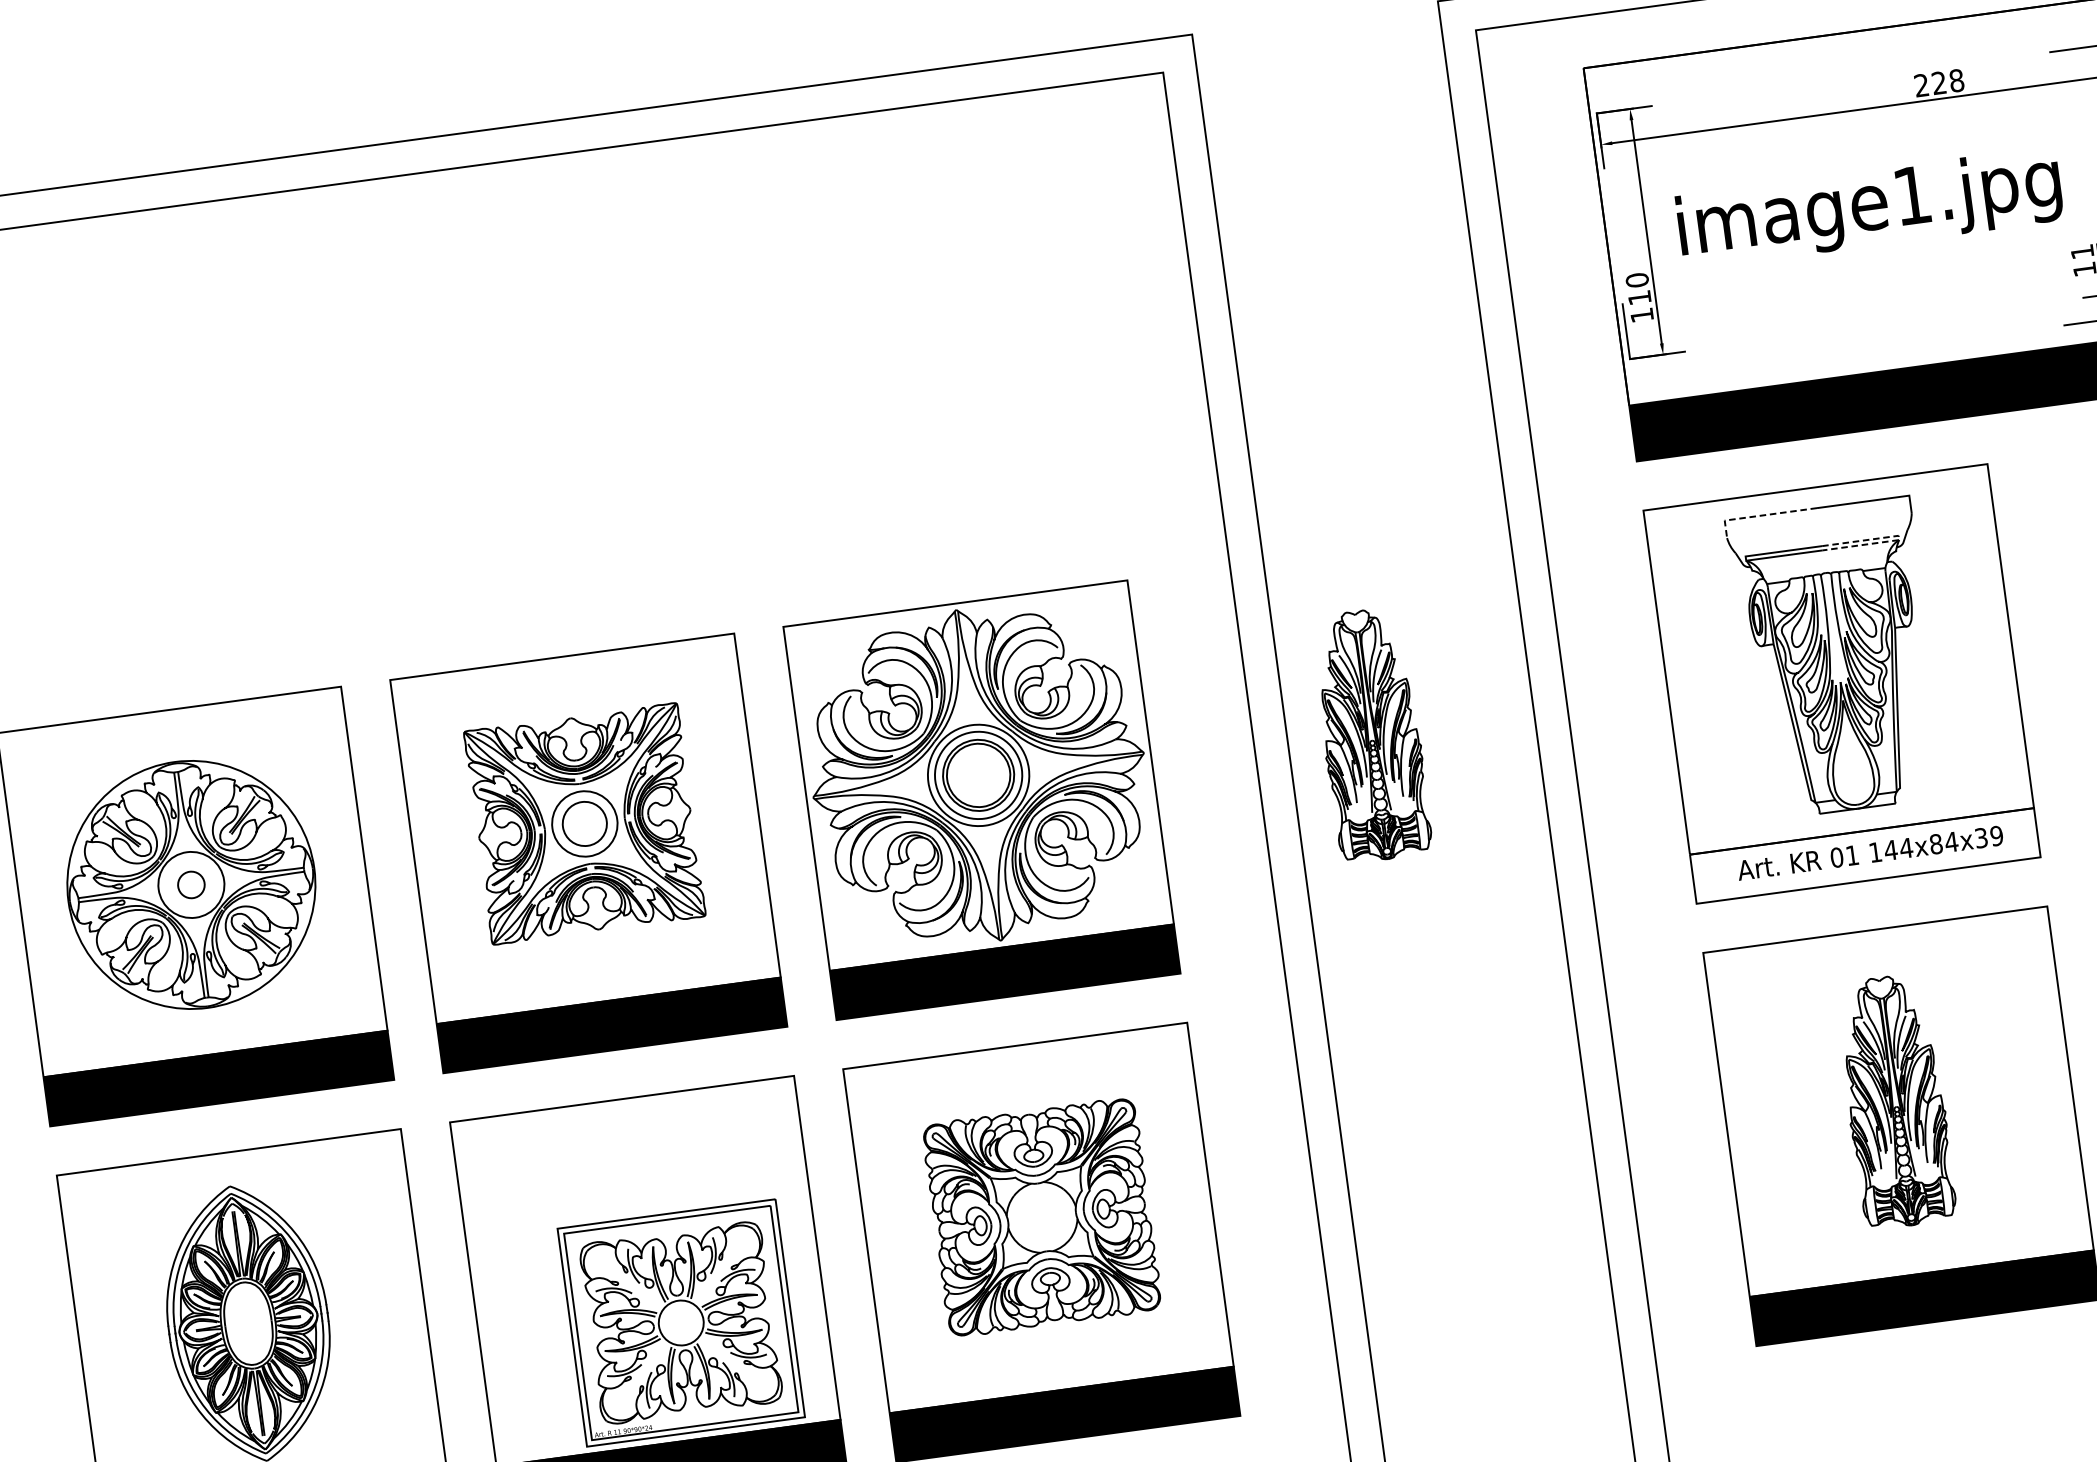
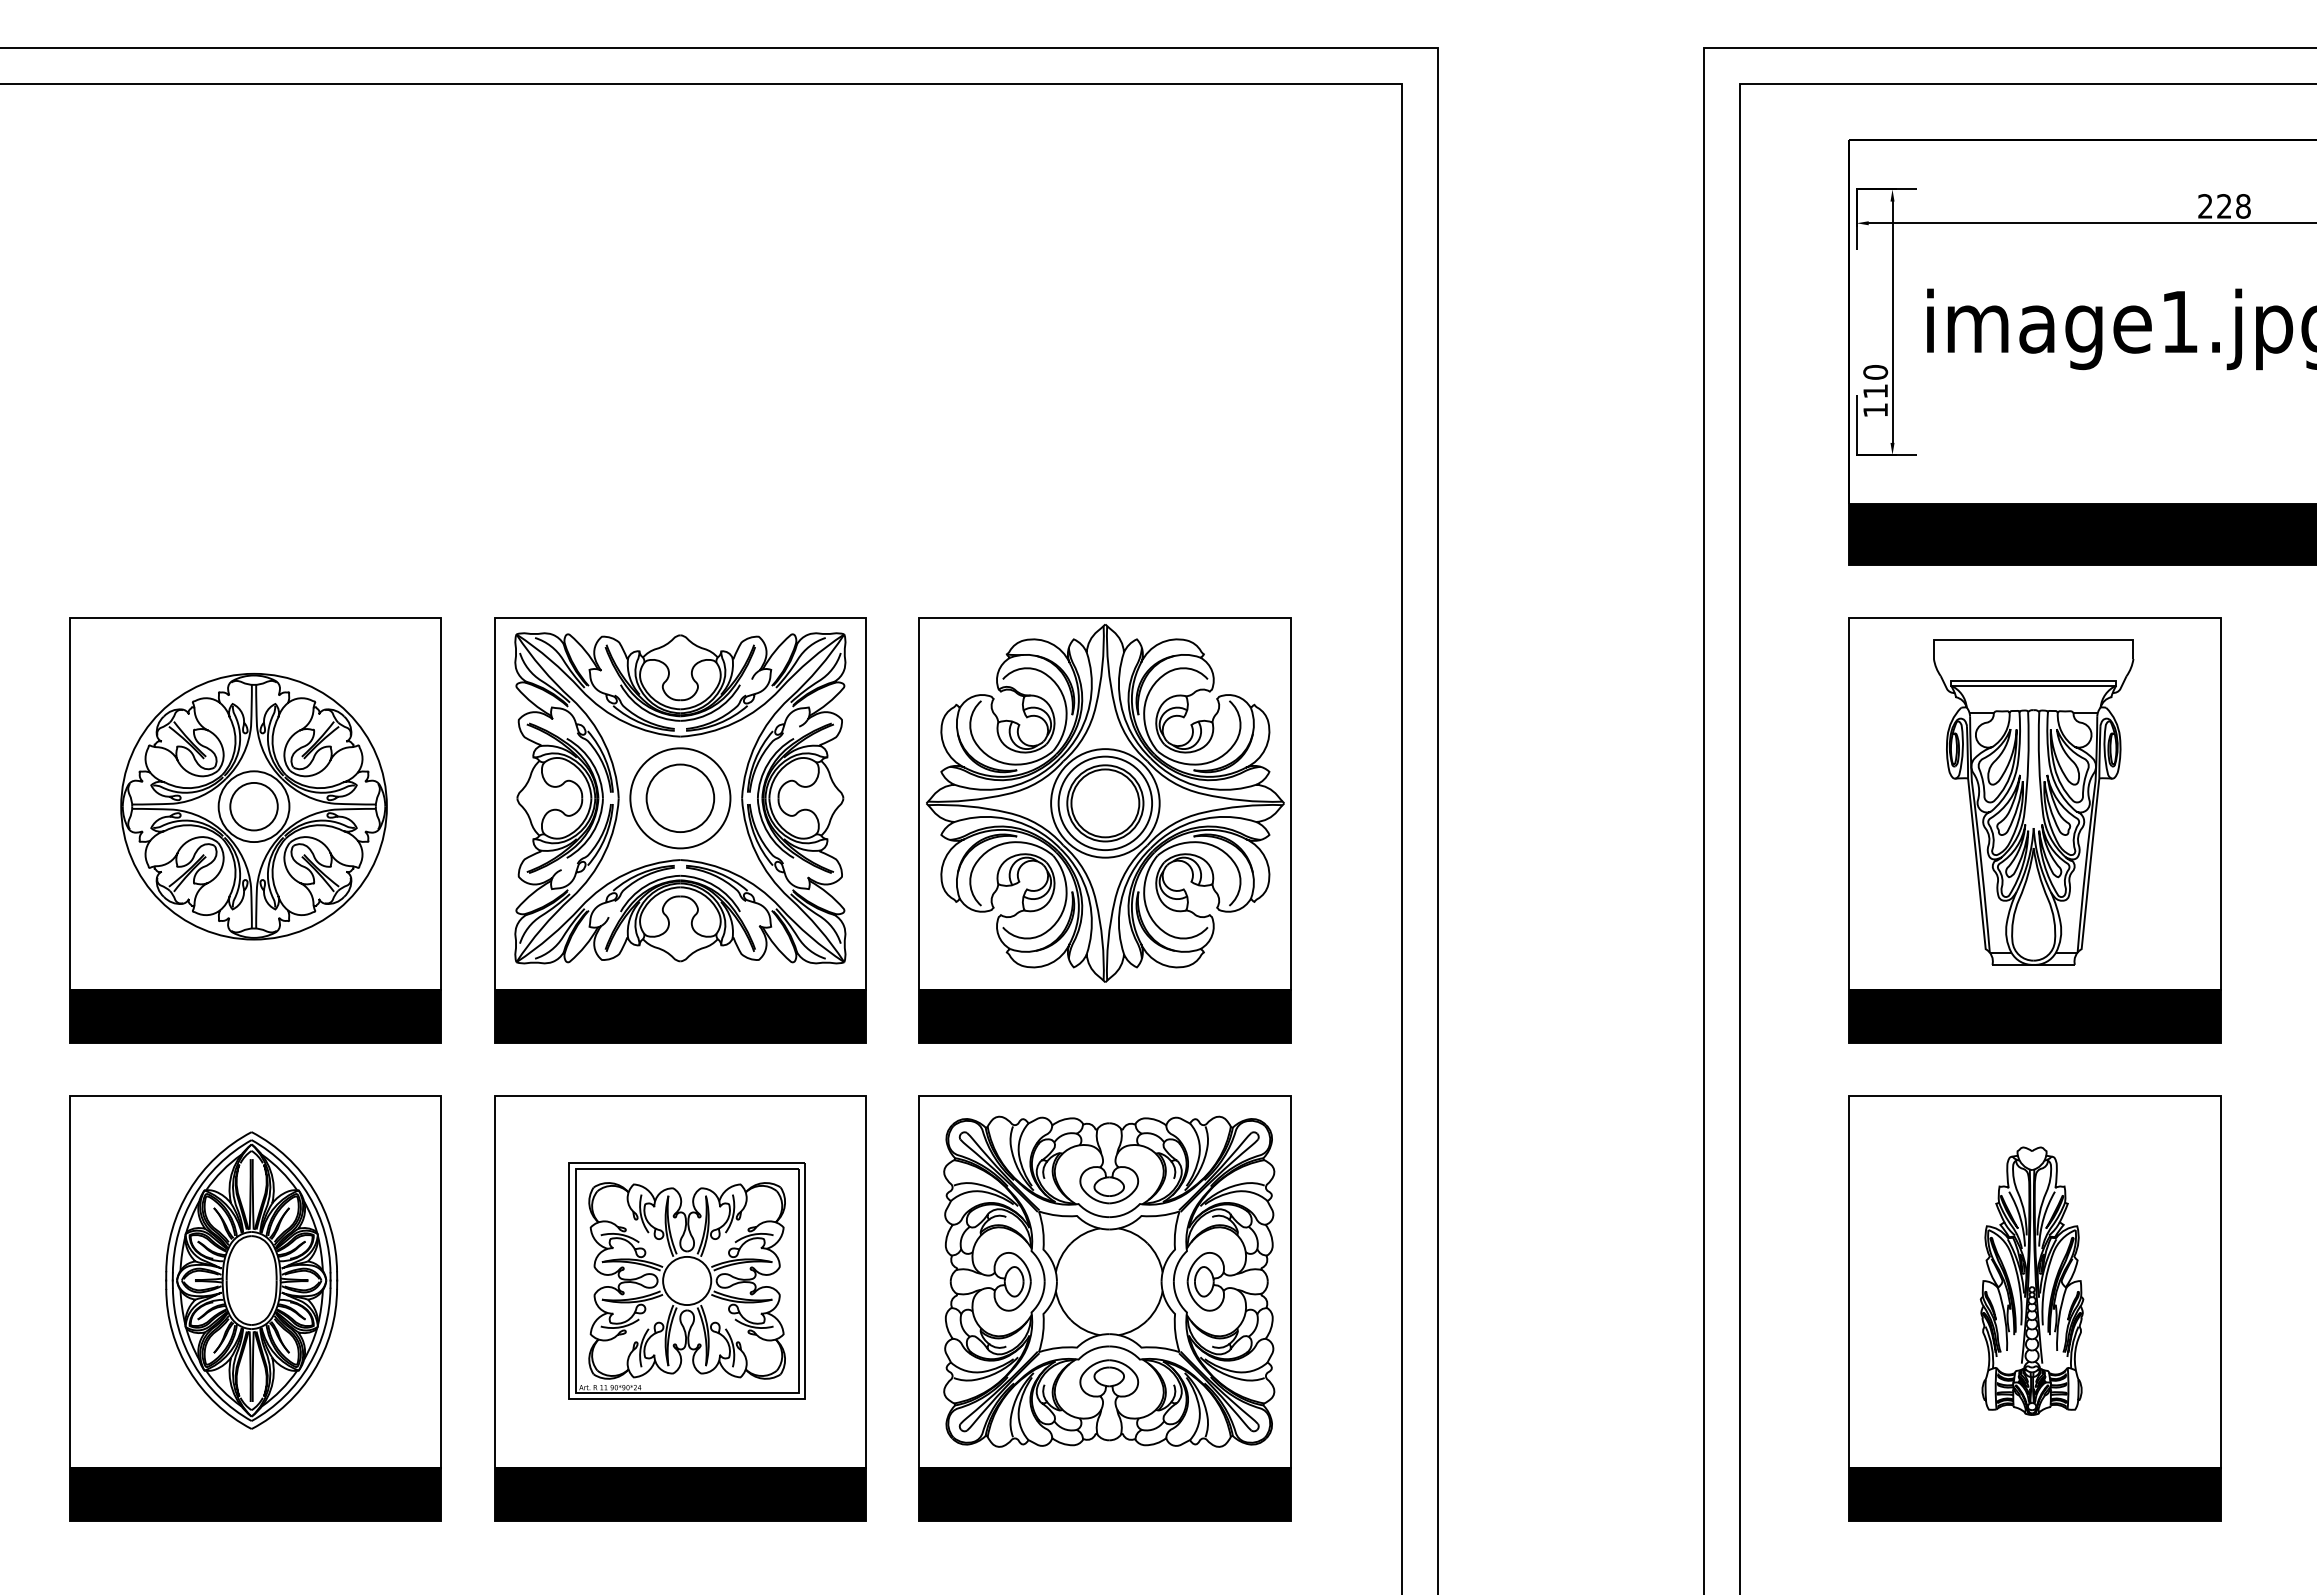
line: (1761, 516) -> (1973, 640), dashed -> solid
line: (1899, 538) -> (2116, 683), dashed -> solid
part: (1370, 734) -> (1527, 816), removed
part: (584, 824) -> (680, 798), size x1.43
fill: (1864, 855) -> (2034, 1015), added
circle: (190, 884) -> (253, 806), size x1.67
part: (1042, 1217) -> (1109, 1281), size x1.43
part: (680, 1322) -> (686, 1280), moved

